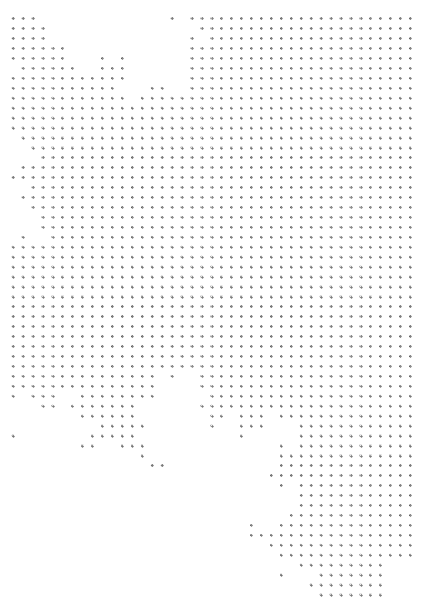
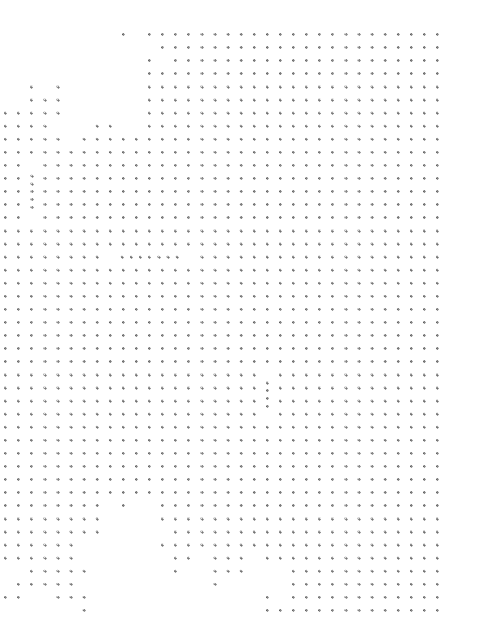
part: (102, 137) -> (31, 191), size x0.6
part: (191, 187) -> (149, 257), size x0.7
part: (281, 291) -> (267, 394), size x0.6

